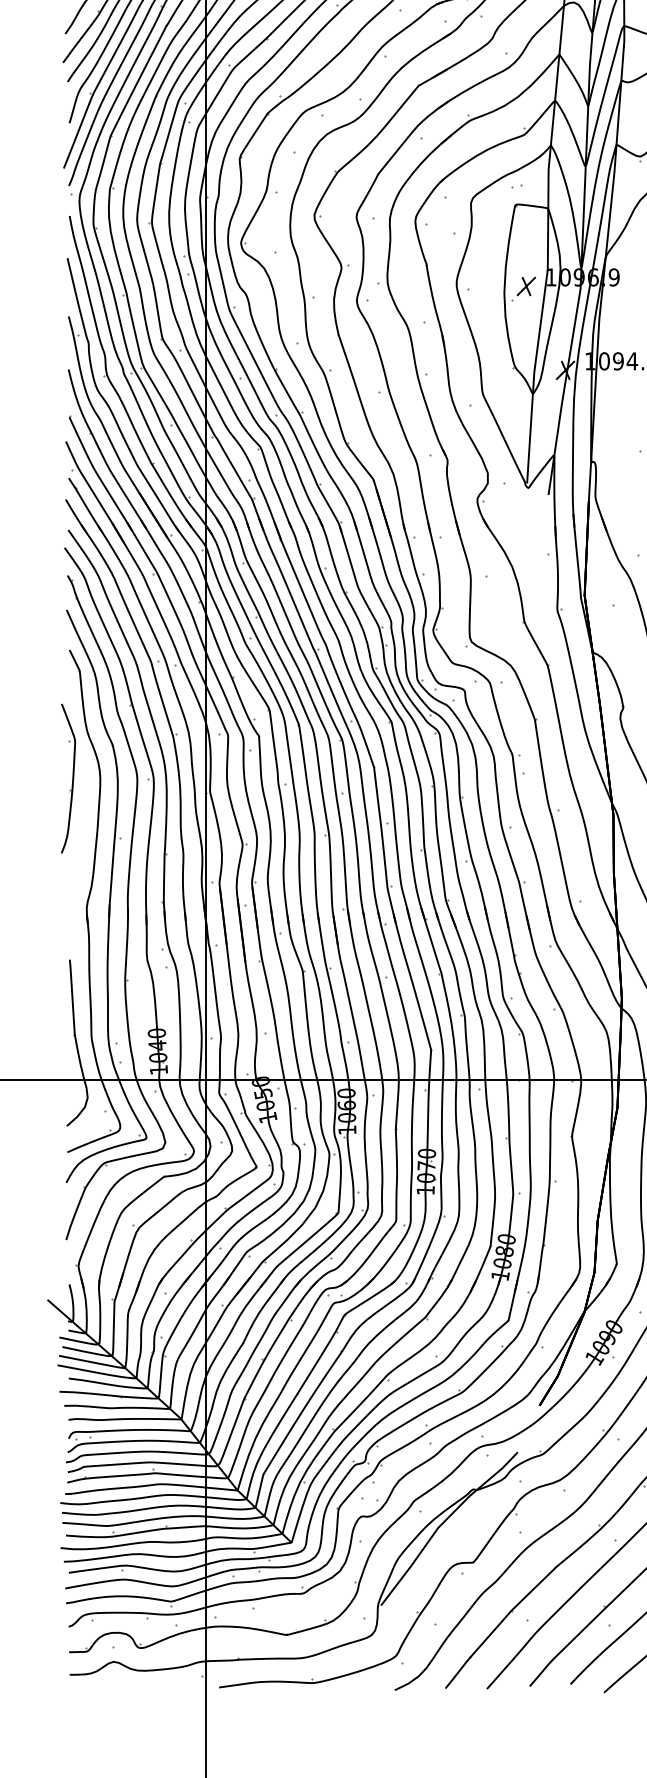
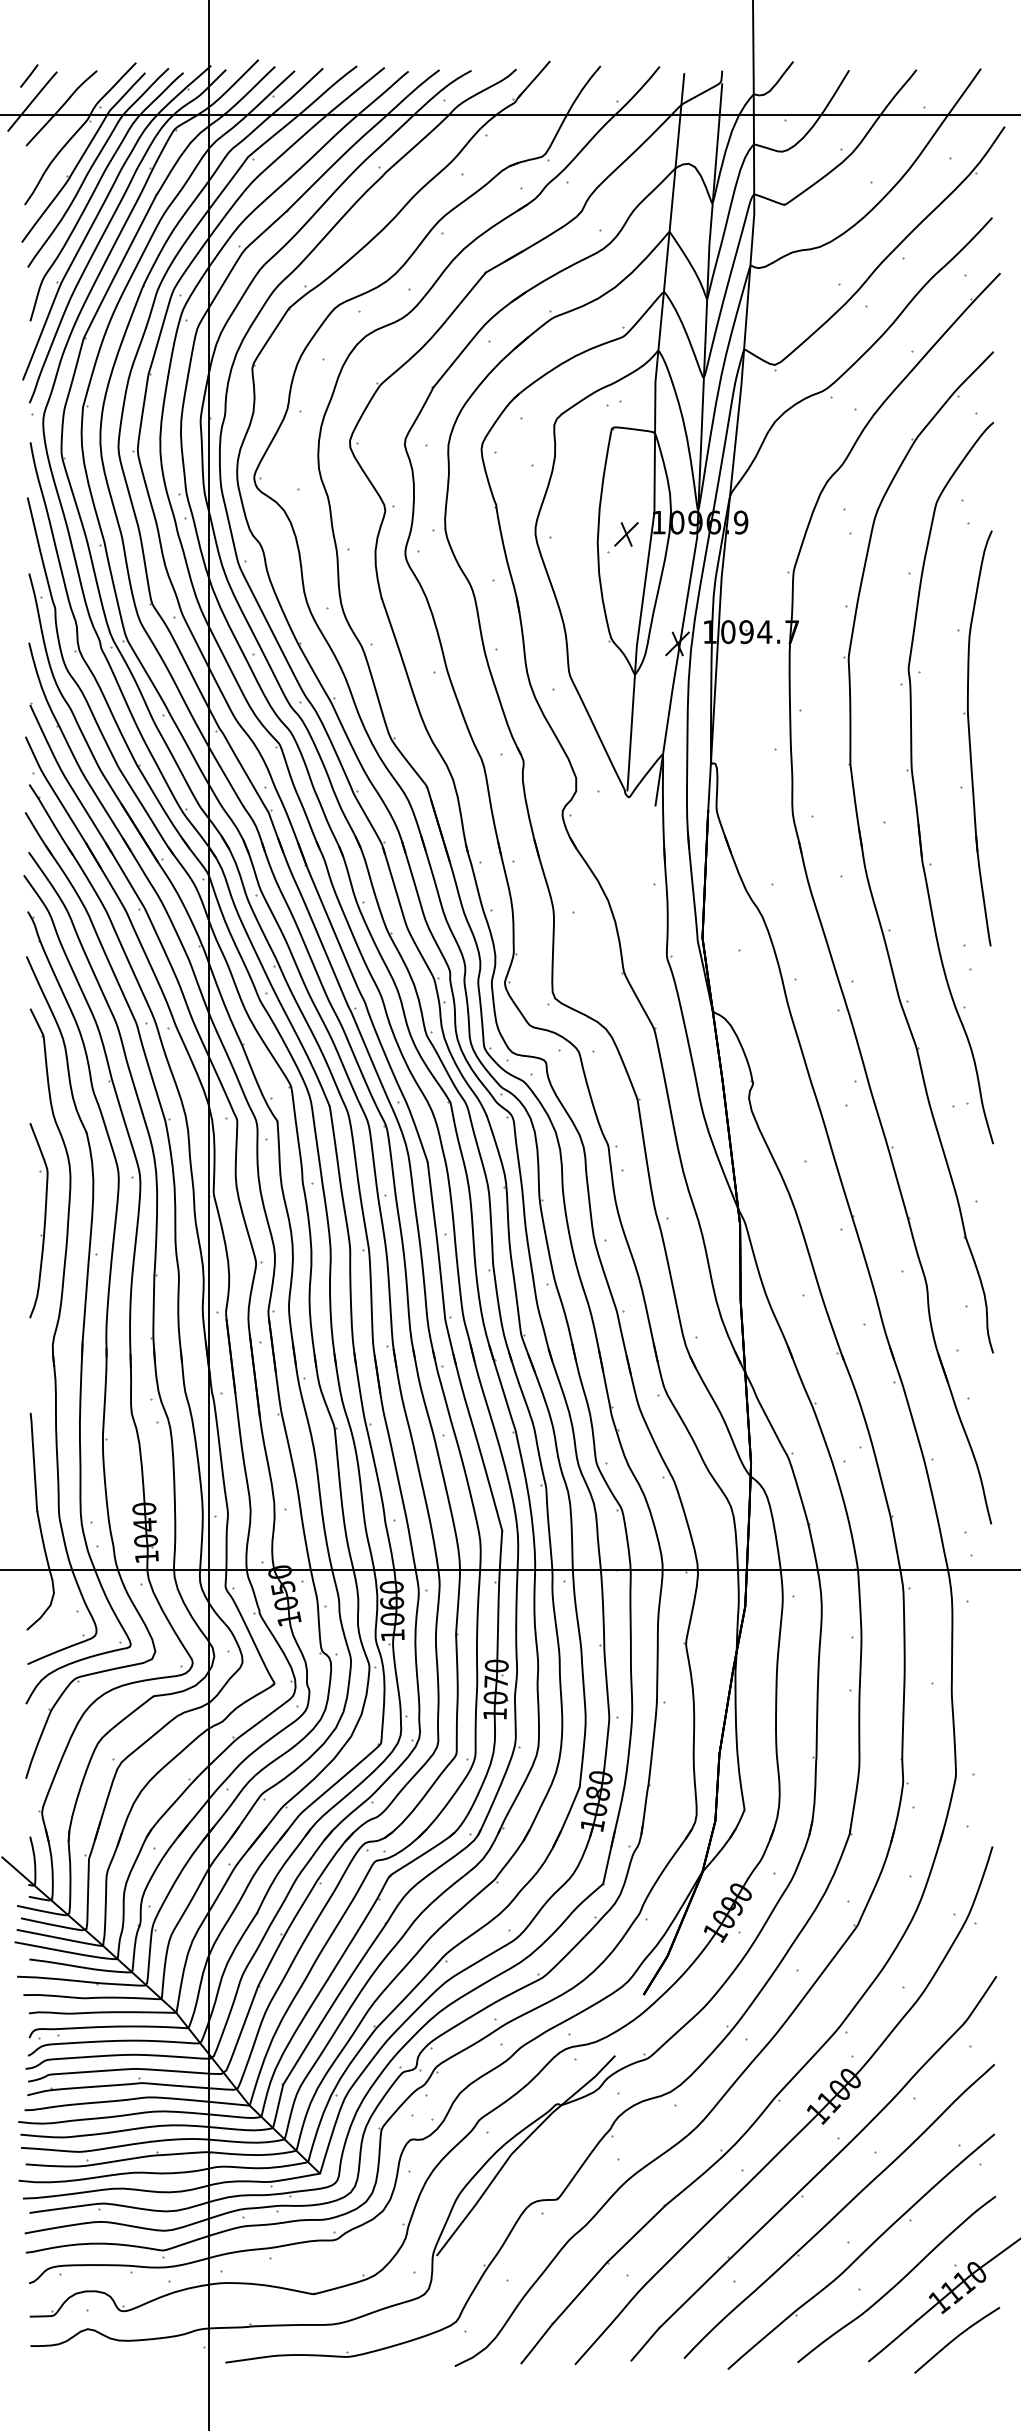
part: (68, 778) -> (38, 1220), moved

